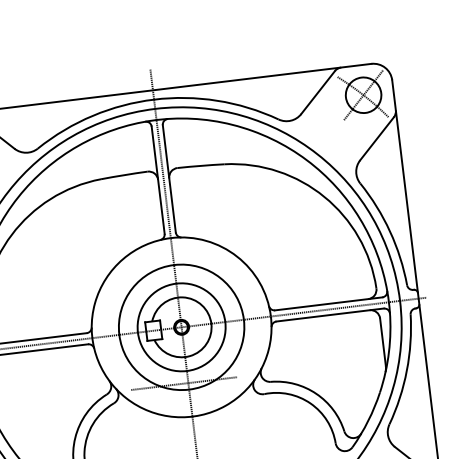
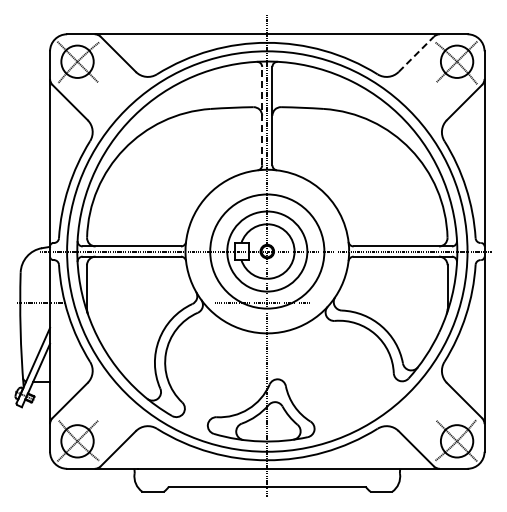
line: (318, 92) -> (416, 54), solid -> dashed
line: (158, 179) -> (262, 115), solid -> dashed

